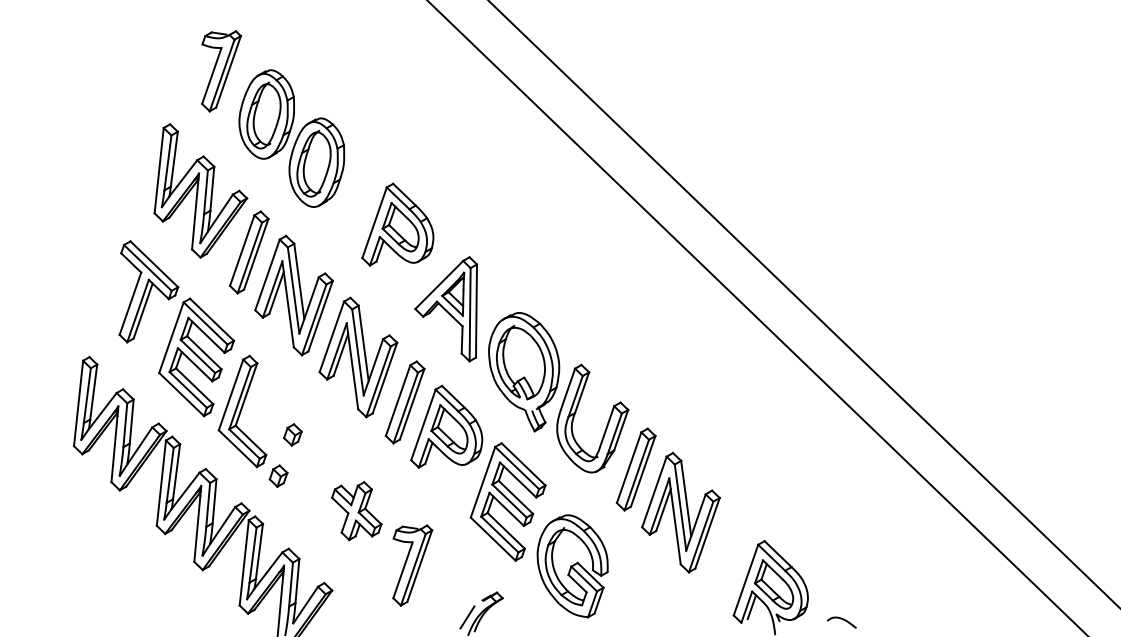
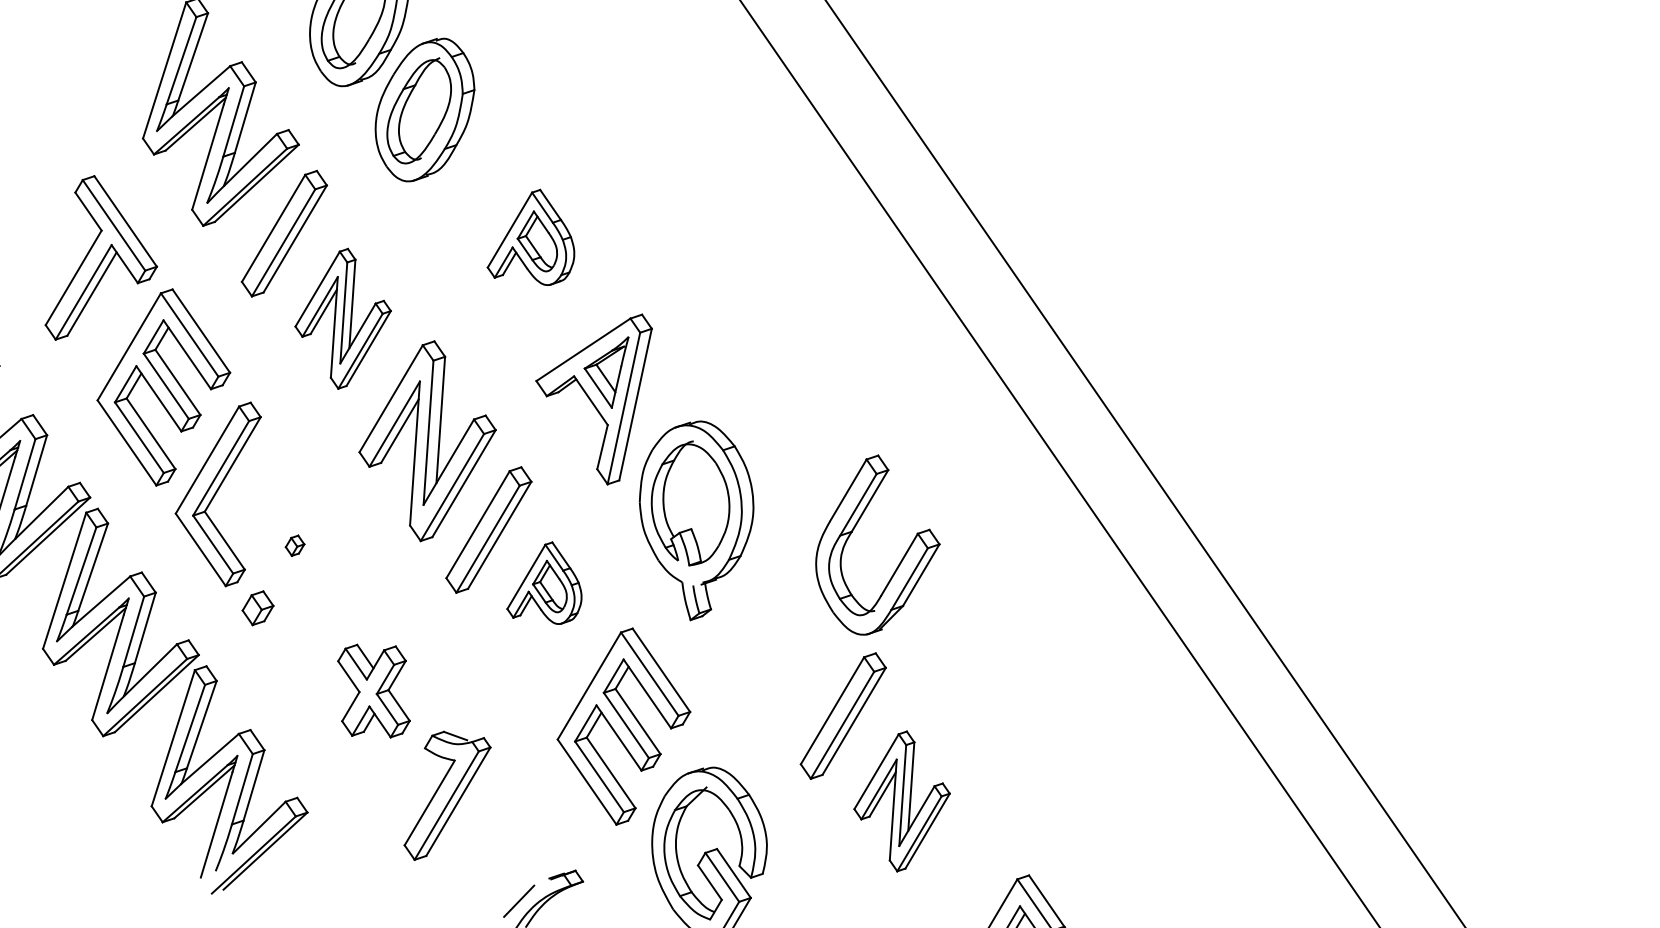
part: (397, 224) -> (535, 237), size x0.7
part: (293, 295) -> (342, 318), size x0.7
part: (606, 424) -> (899, 560), moved
part: (446, 426) -> (548, 582), size x0.6
part: (292, 434) -> (294, 544), size x0.6
part: (680, 512) -> (901, 800), size x0.7

